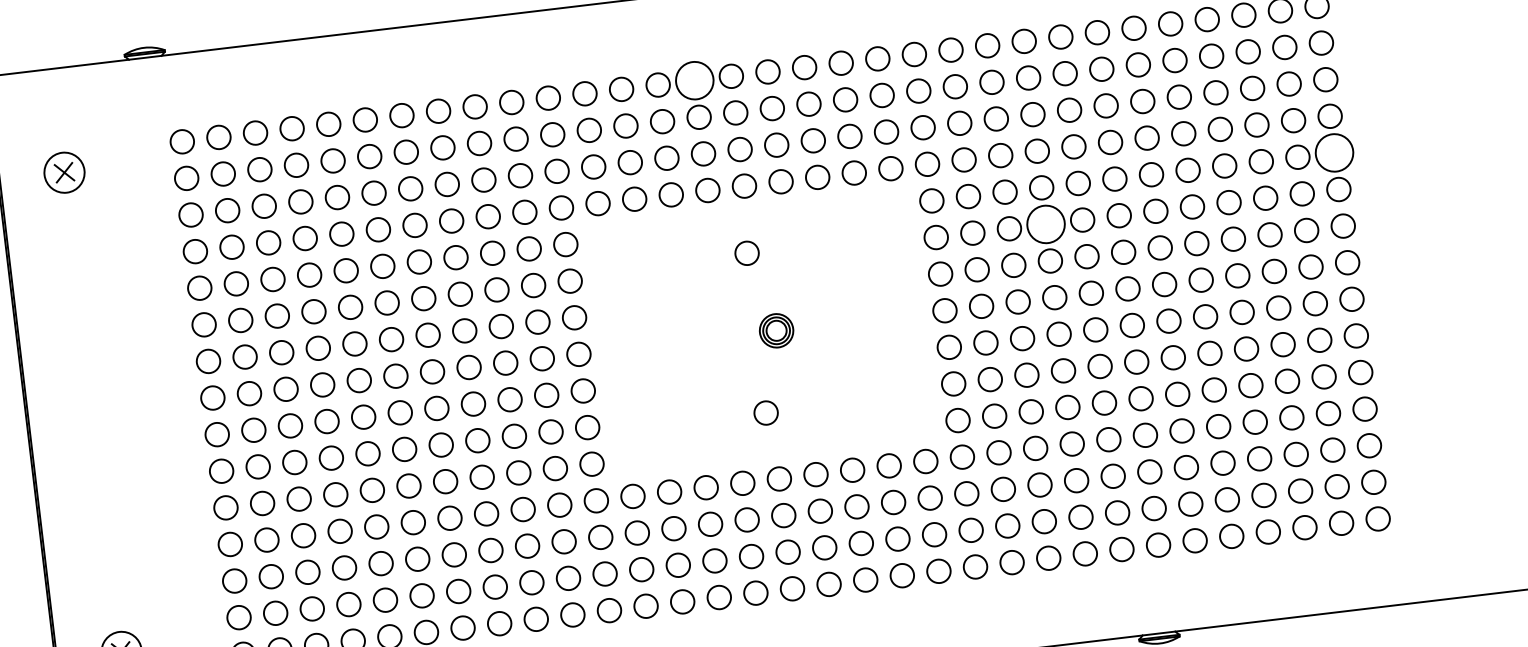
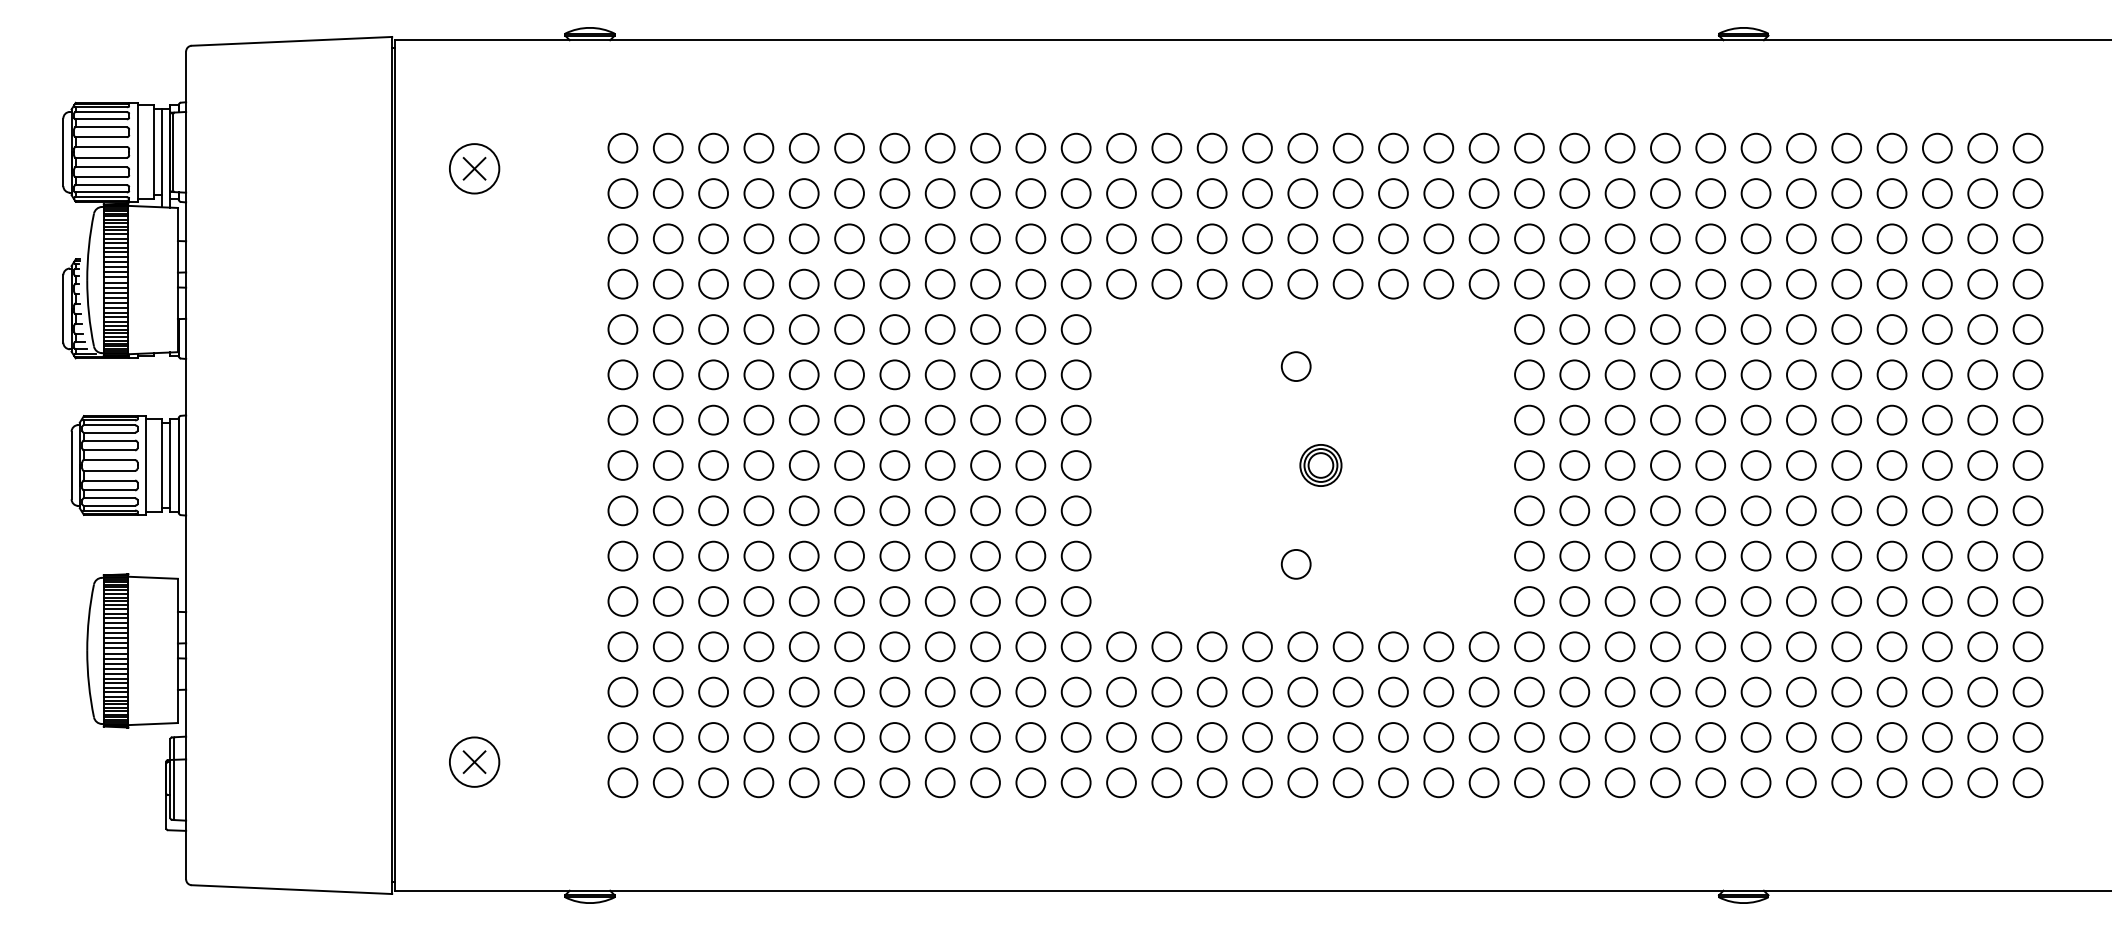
circle: (694, 80) -> (1257, 147), size x0.62
circle: (1334, 152) -> (2027, 329), size x0.62
circle: (1046, 224) -> (1665, 374), size x0.62

